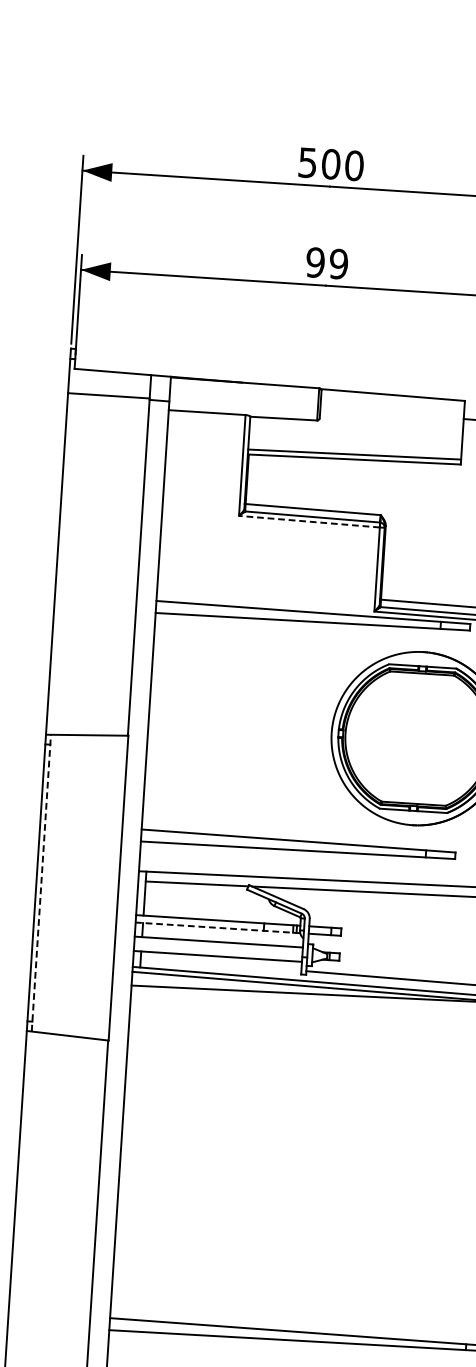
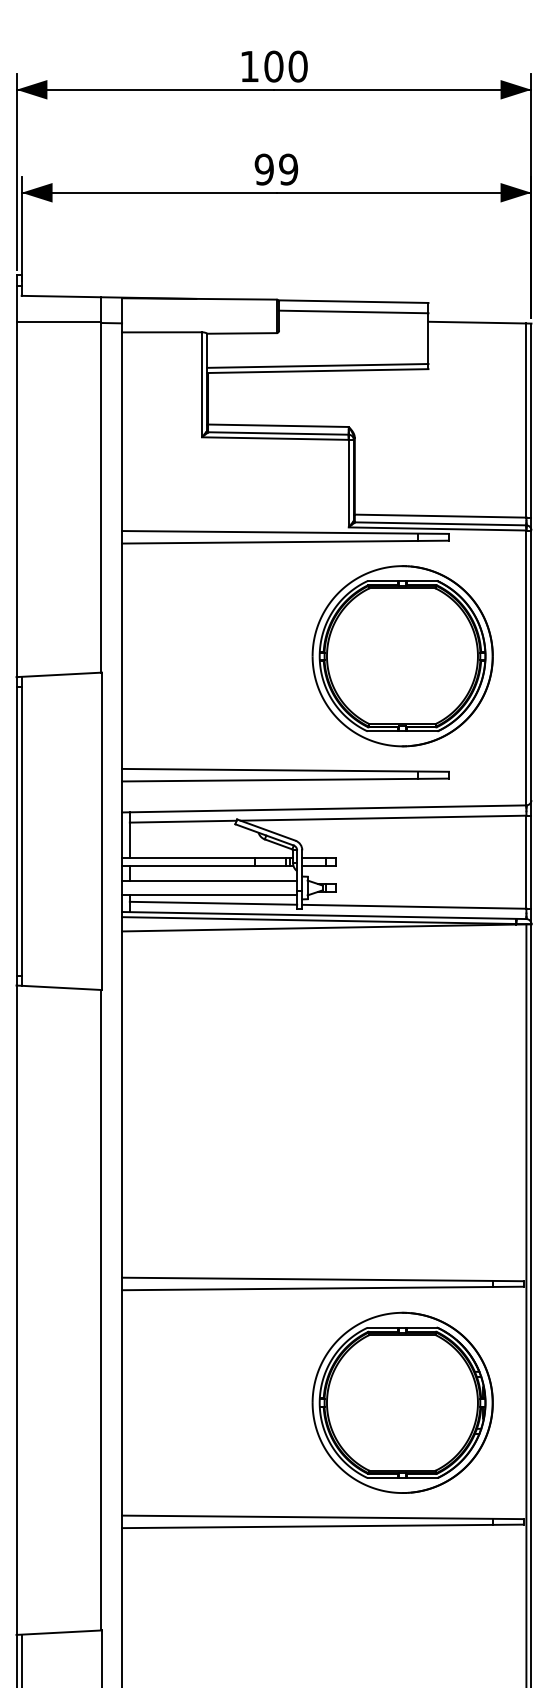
text: (307, 162) -> (249, 66), 500 -> 100
line: (392, 404) -> (353, 311), added
line: (308, 521) -> (274, 438), dashed -> solid
line: (41, 882) -> (21, 830), dashed -> solid
line: (217, 927) -> (207, 865), dashed -> solid
line: (221, 963) -> (213, 902), added

